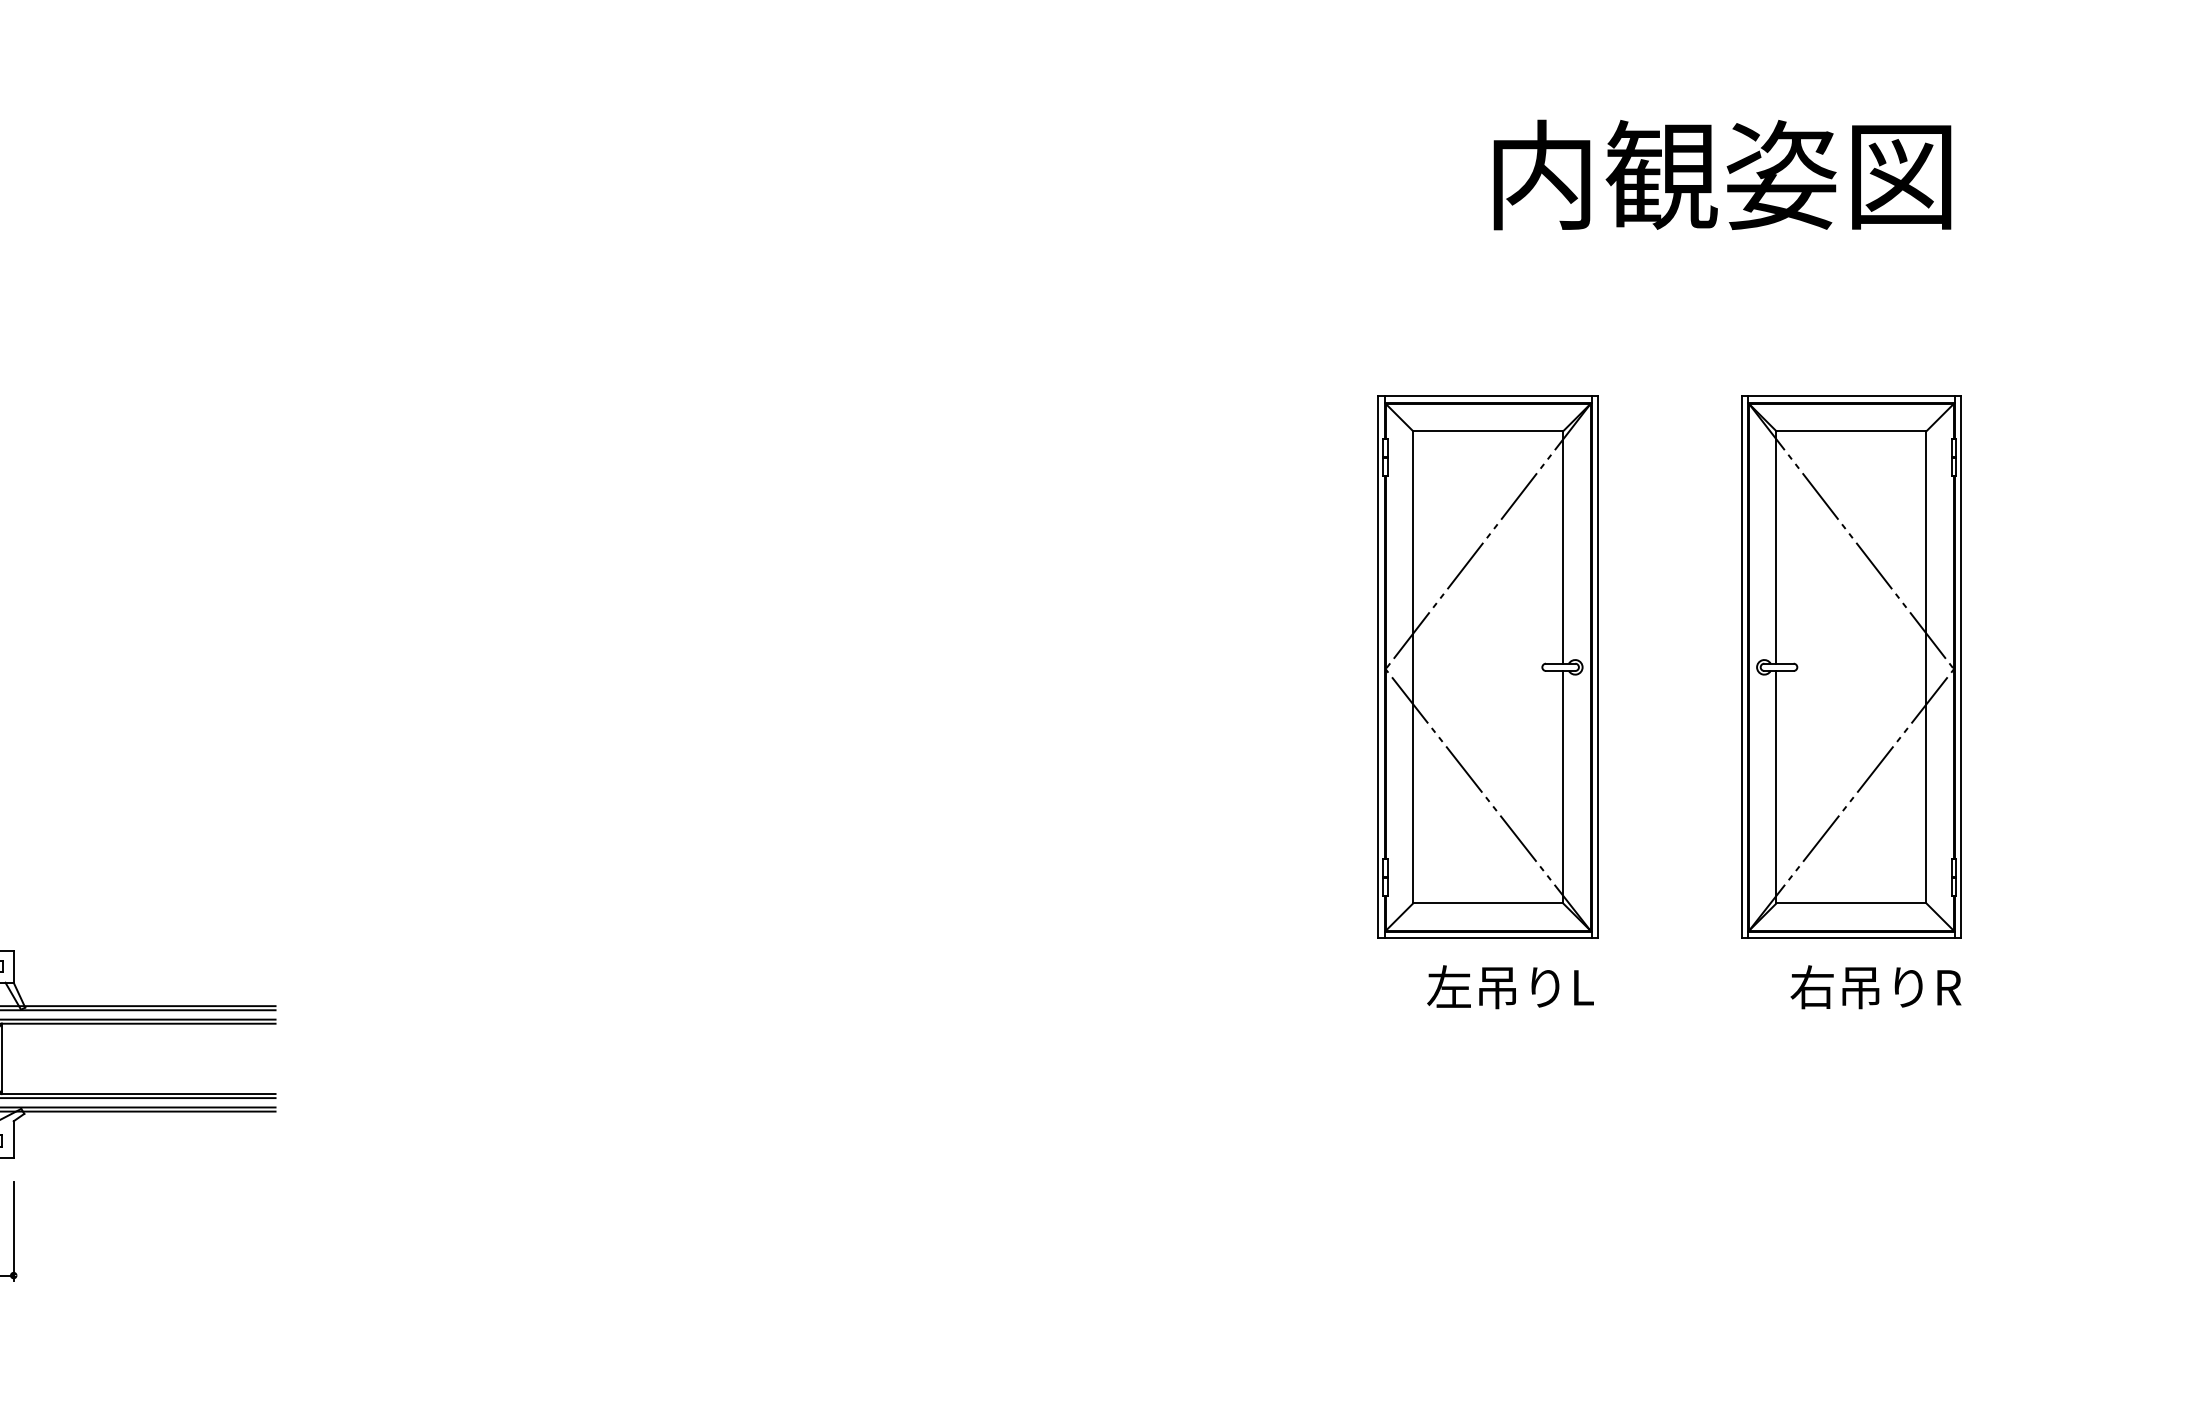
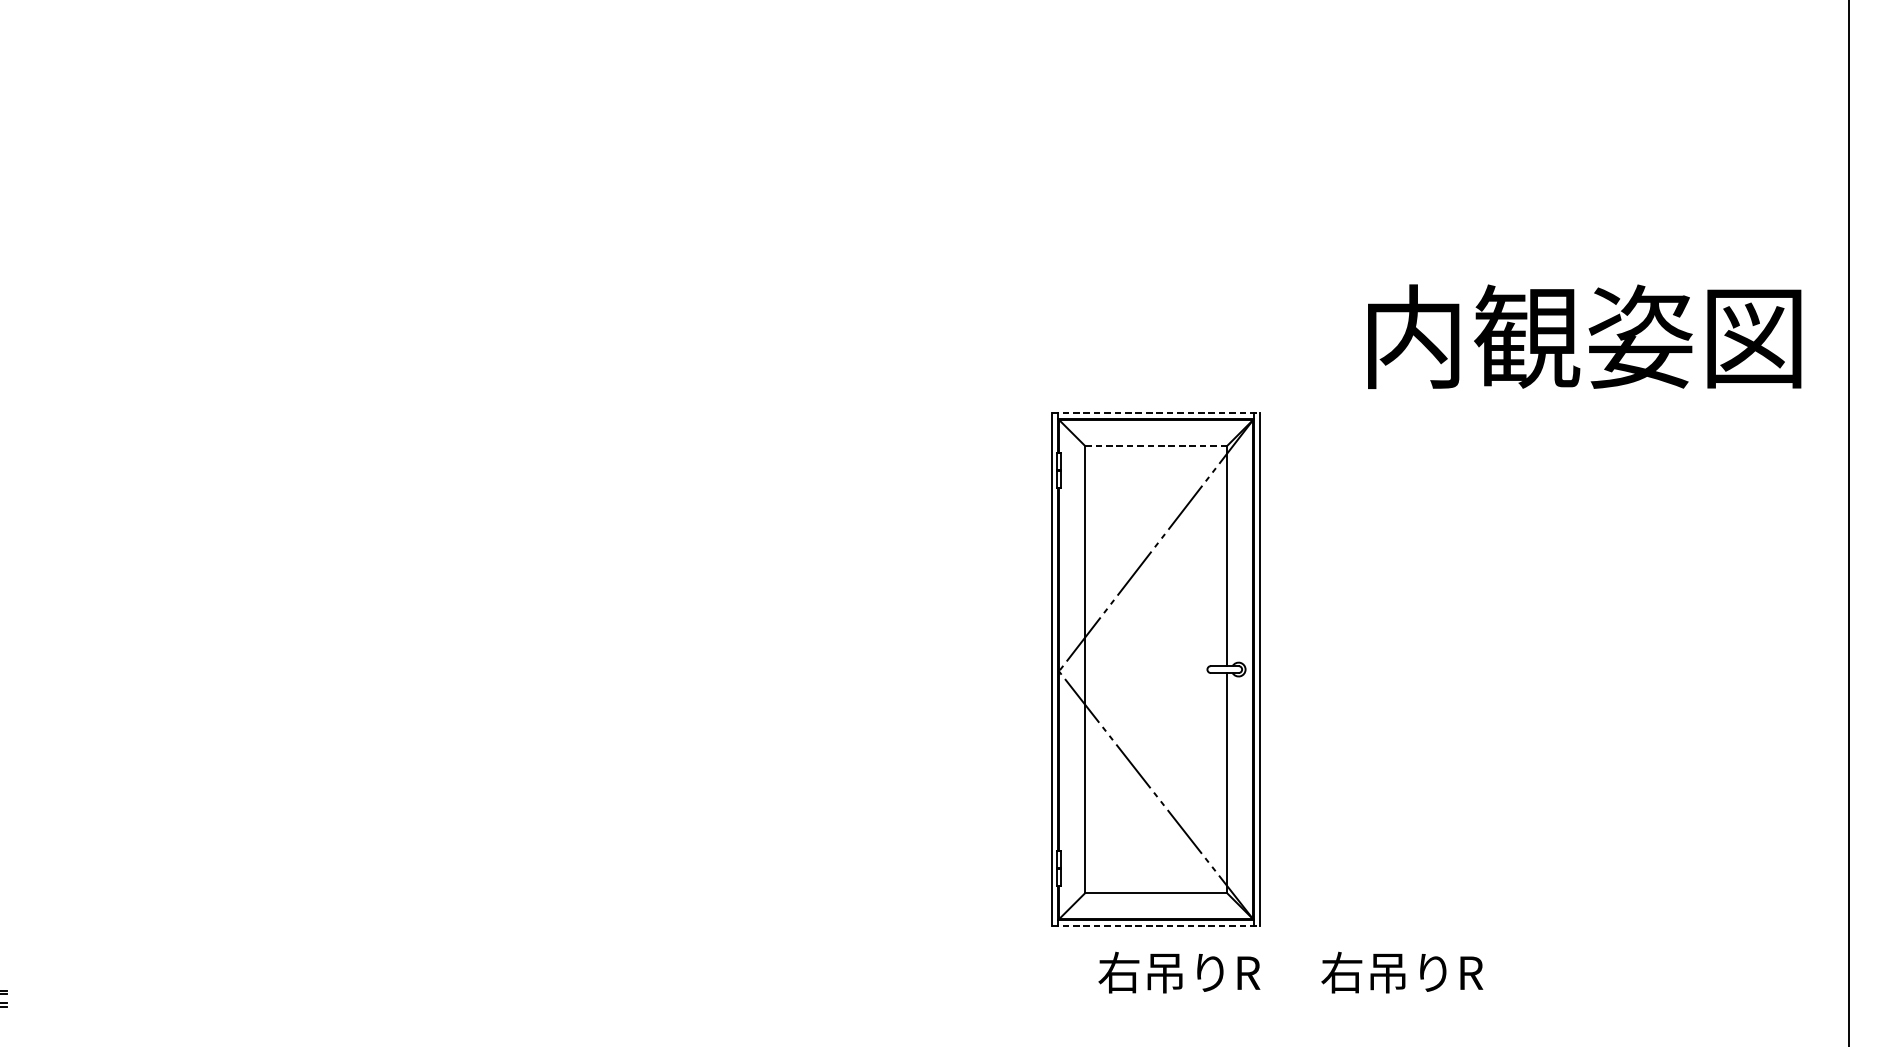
text: (1722, 174) -> (1584, 336), moved
line: (1488, 396) -> (1156, 412), solid -> dashed
line: (1488, 431) -> (1156, 446), solid -> dashed
part: (1851, 666) -> (1500, 668), removed
line: (1488, 938) -> (1156, 926), solid -> dashed
text: (1512, 987) -> (1179, 972), 左吊りL -> 右吊りR
text: (1875, 987) -> (1401, 972), moved

